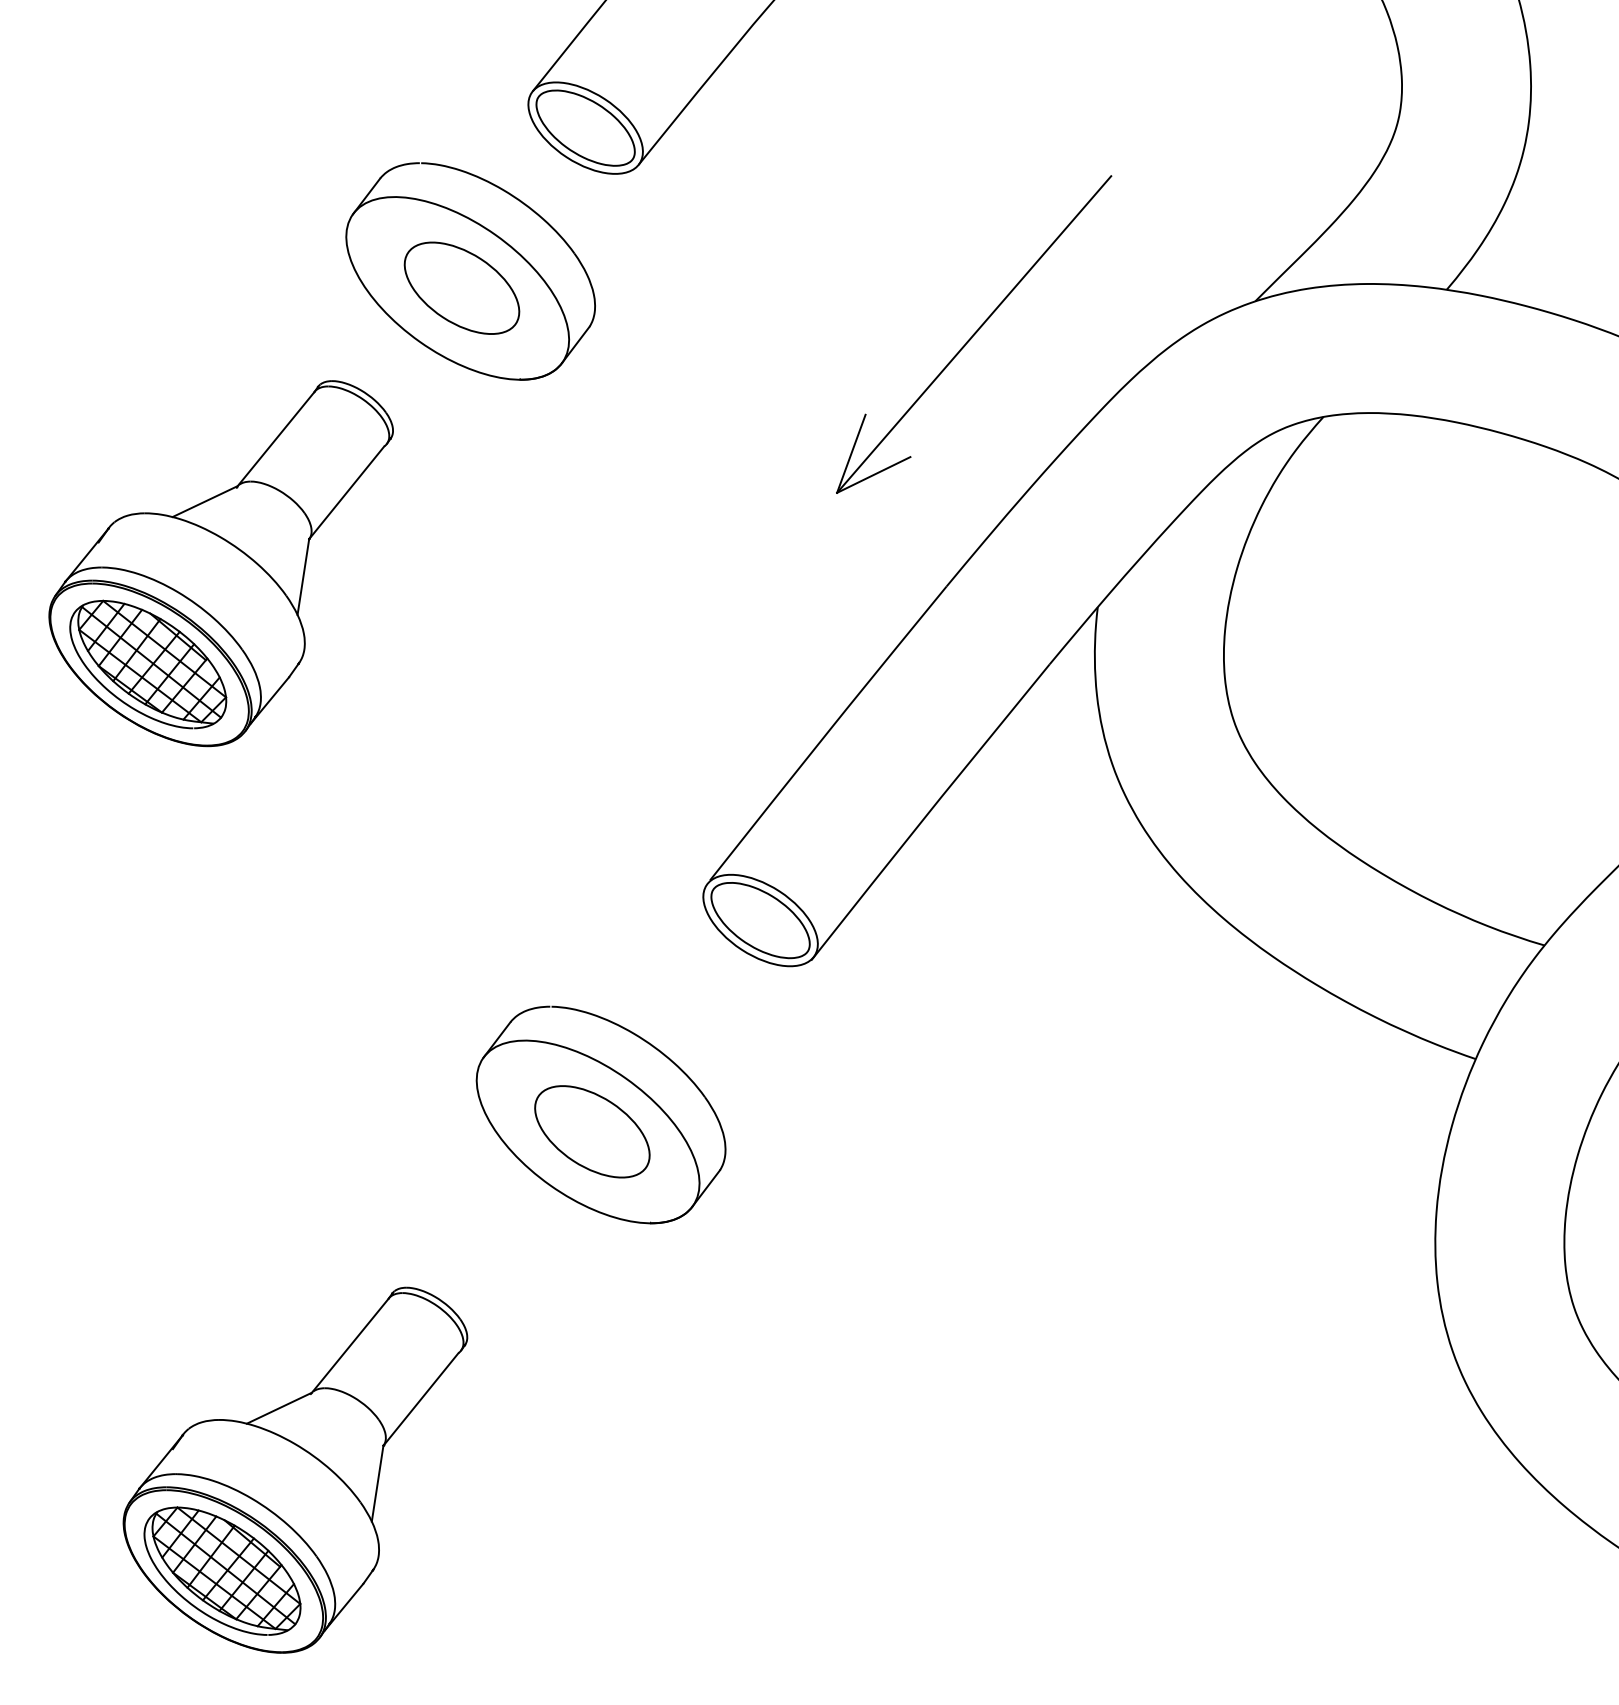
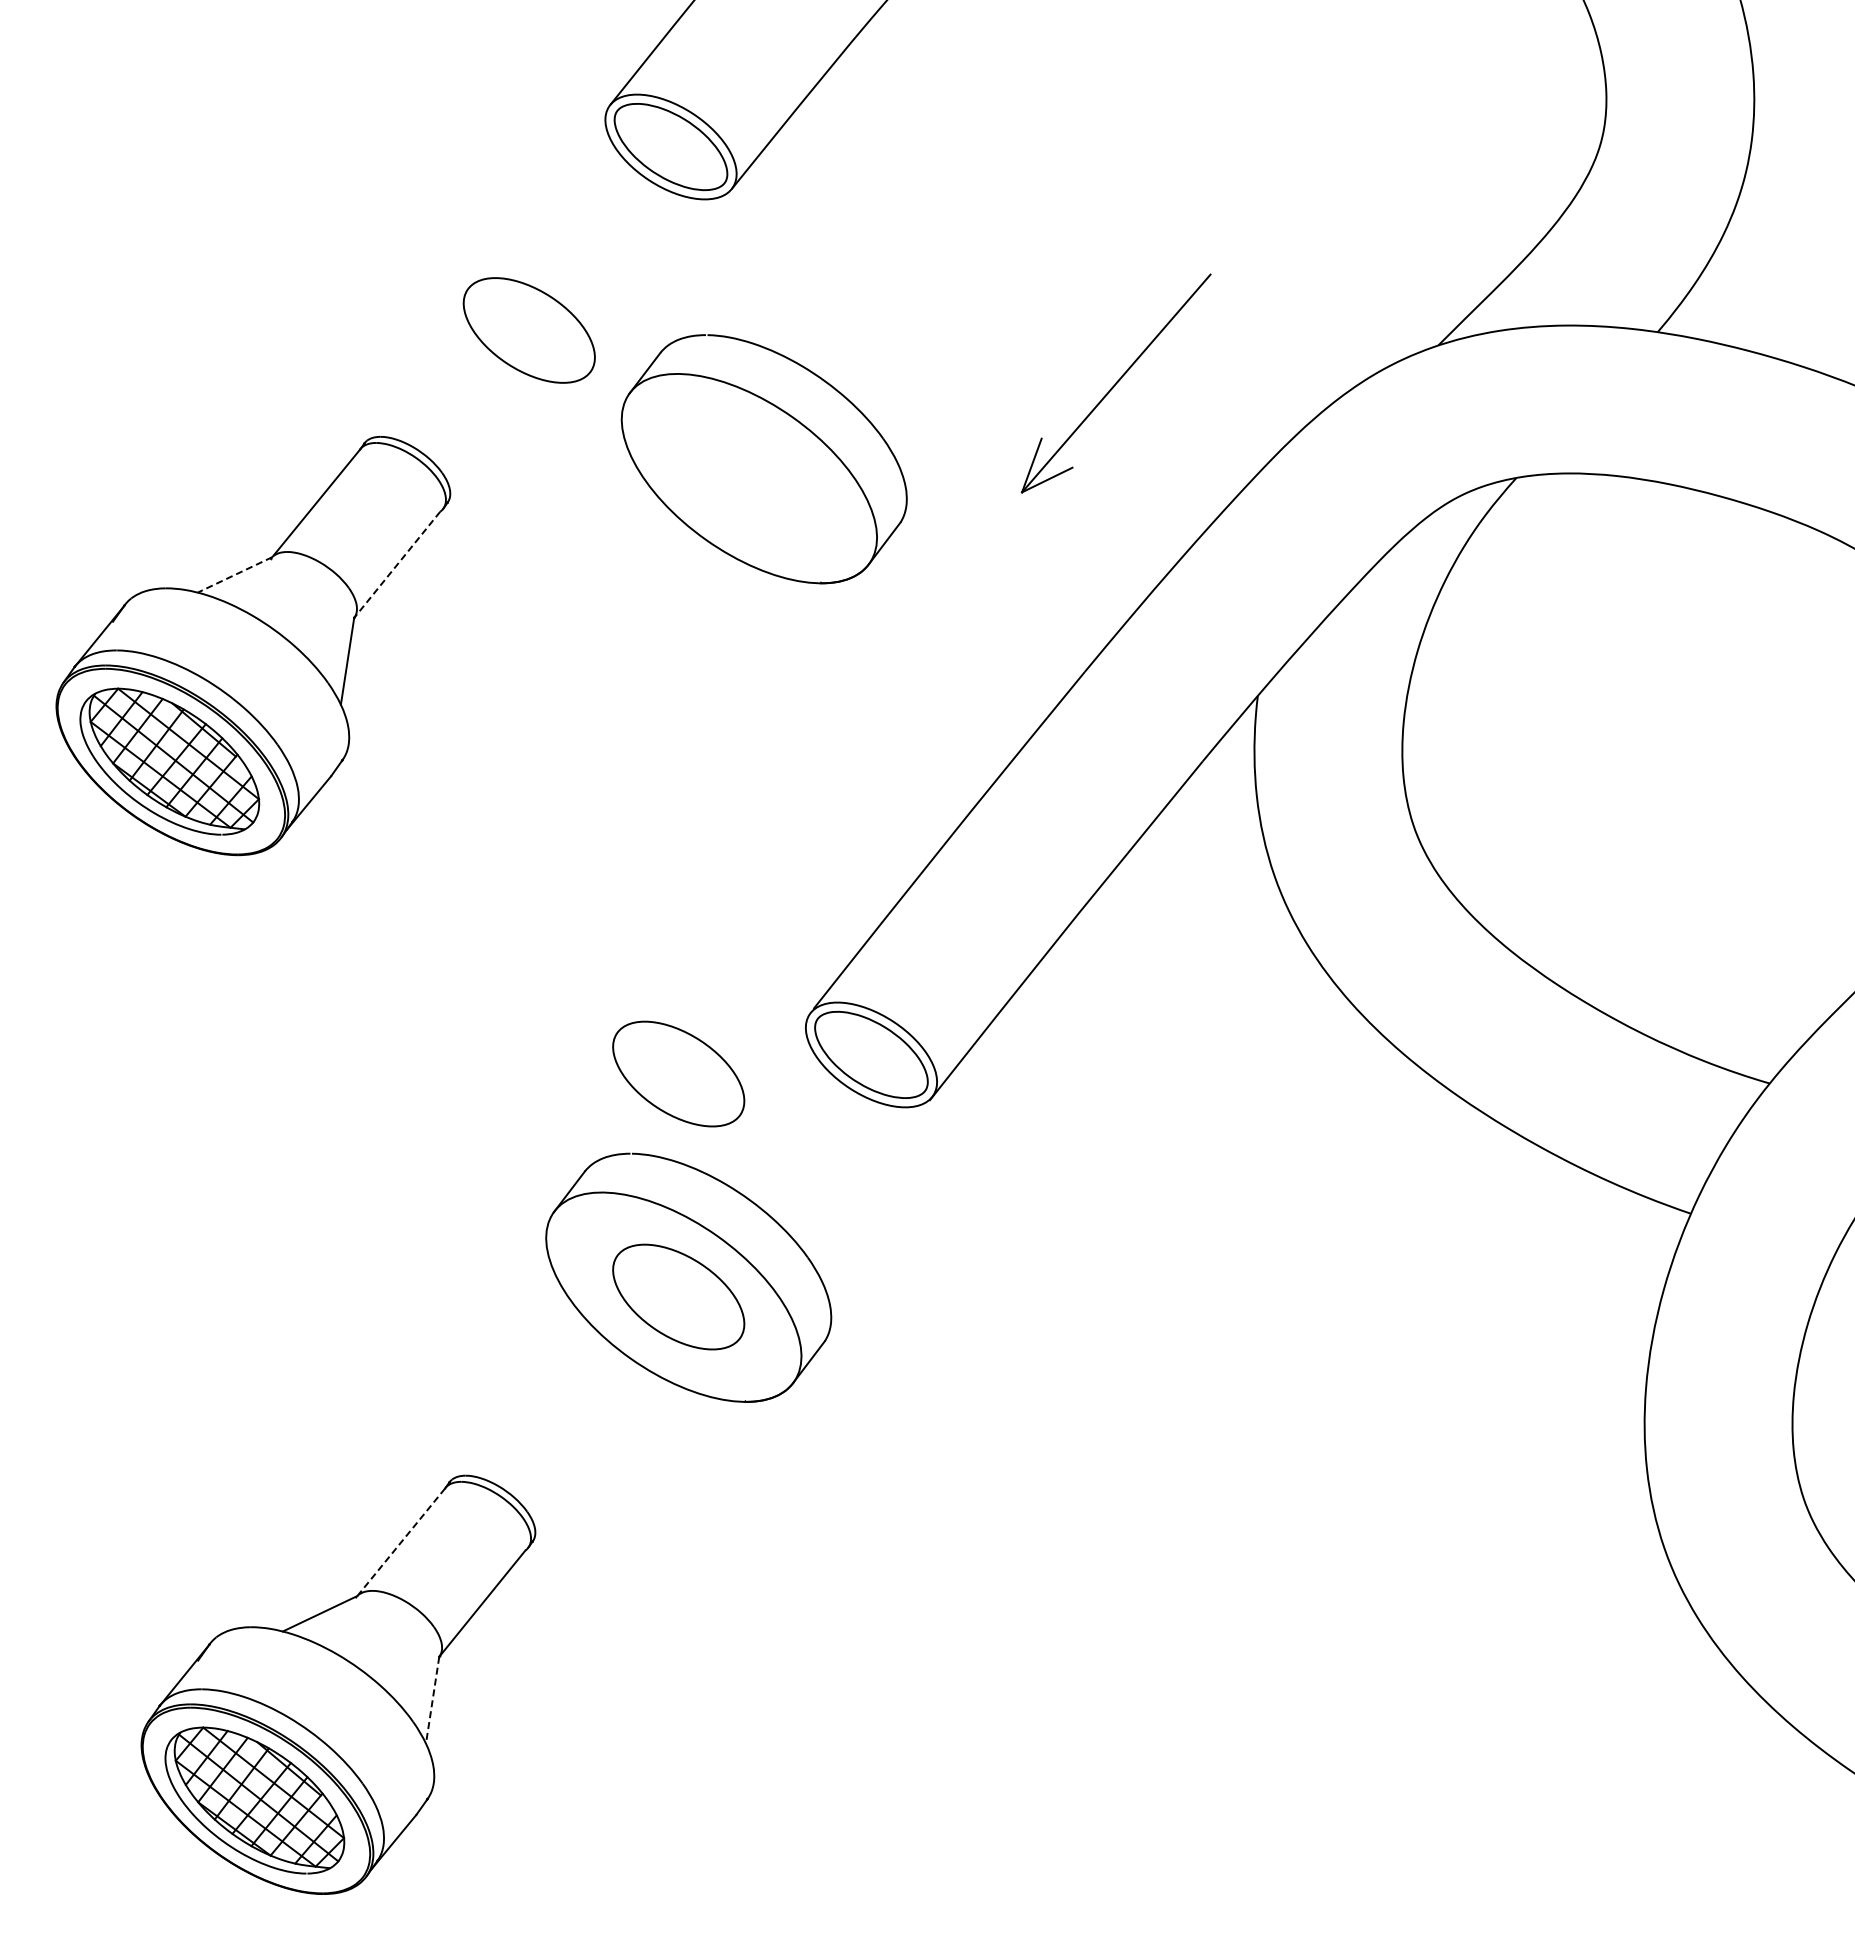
part: (470, 271) -> (763, 459), moved
part: (974, 334) -> (1116, 383), size x0.6
line: (346, 493) -> (396, 565), solid -> dashed
line: (204, 502) -> (234, 575), solid -> dashed
part: (592, 936) -> (678, 1073), added
line: (349, 1346) -> (400, 1542), solid -> dashed
line: (377, 1483) -> (432, 1700), solid -> dashed

